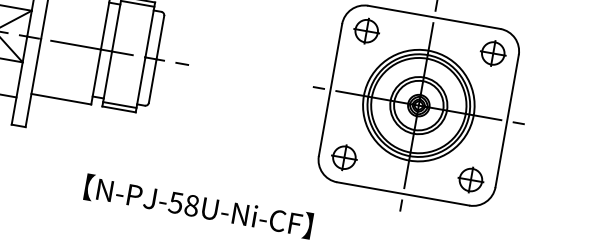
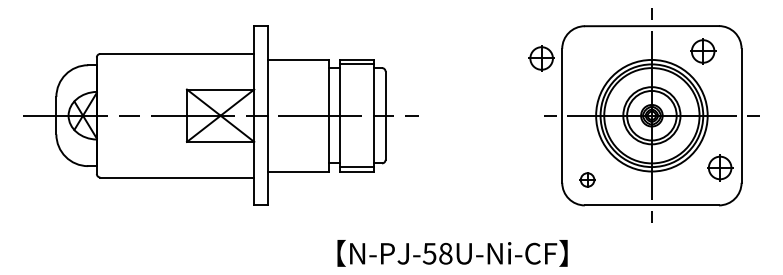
part: (366, 31) -> (541, 58), moved
part: (493, 53) -> (703, 51), moved
part: (344, 157) -> (587, 179), size x0.6
part: (471, 179) -> (720, 167), moved

